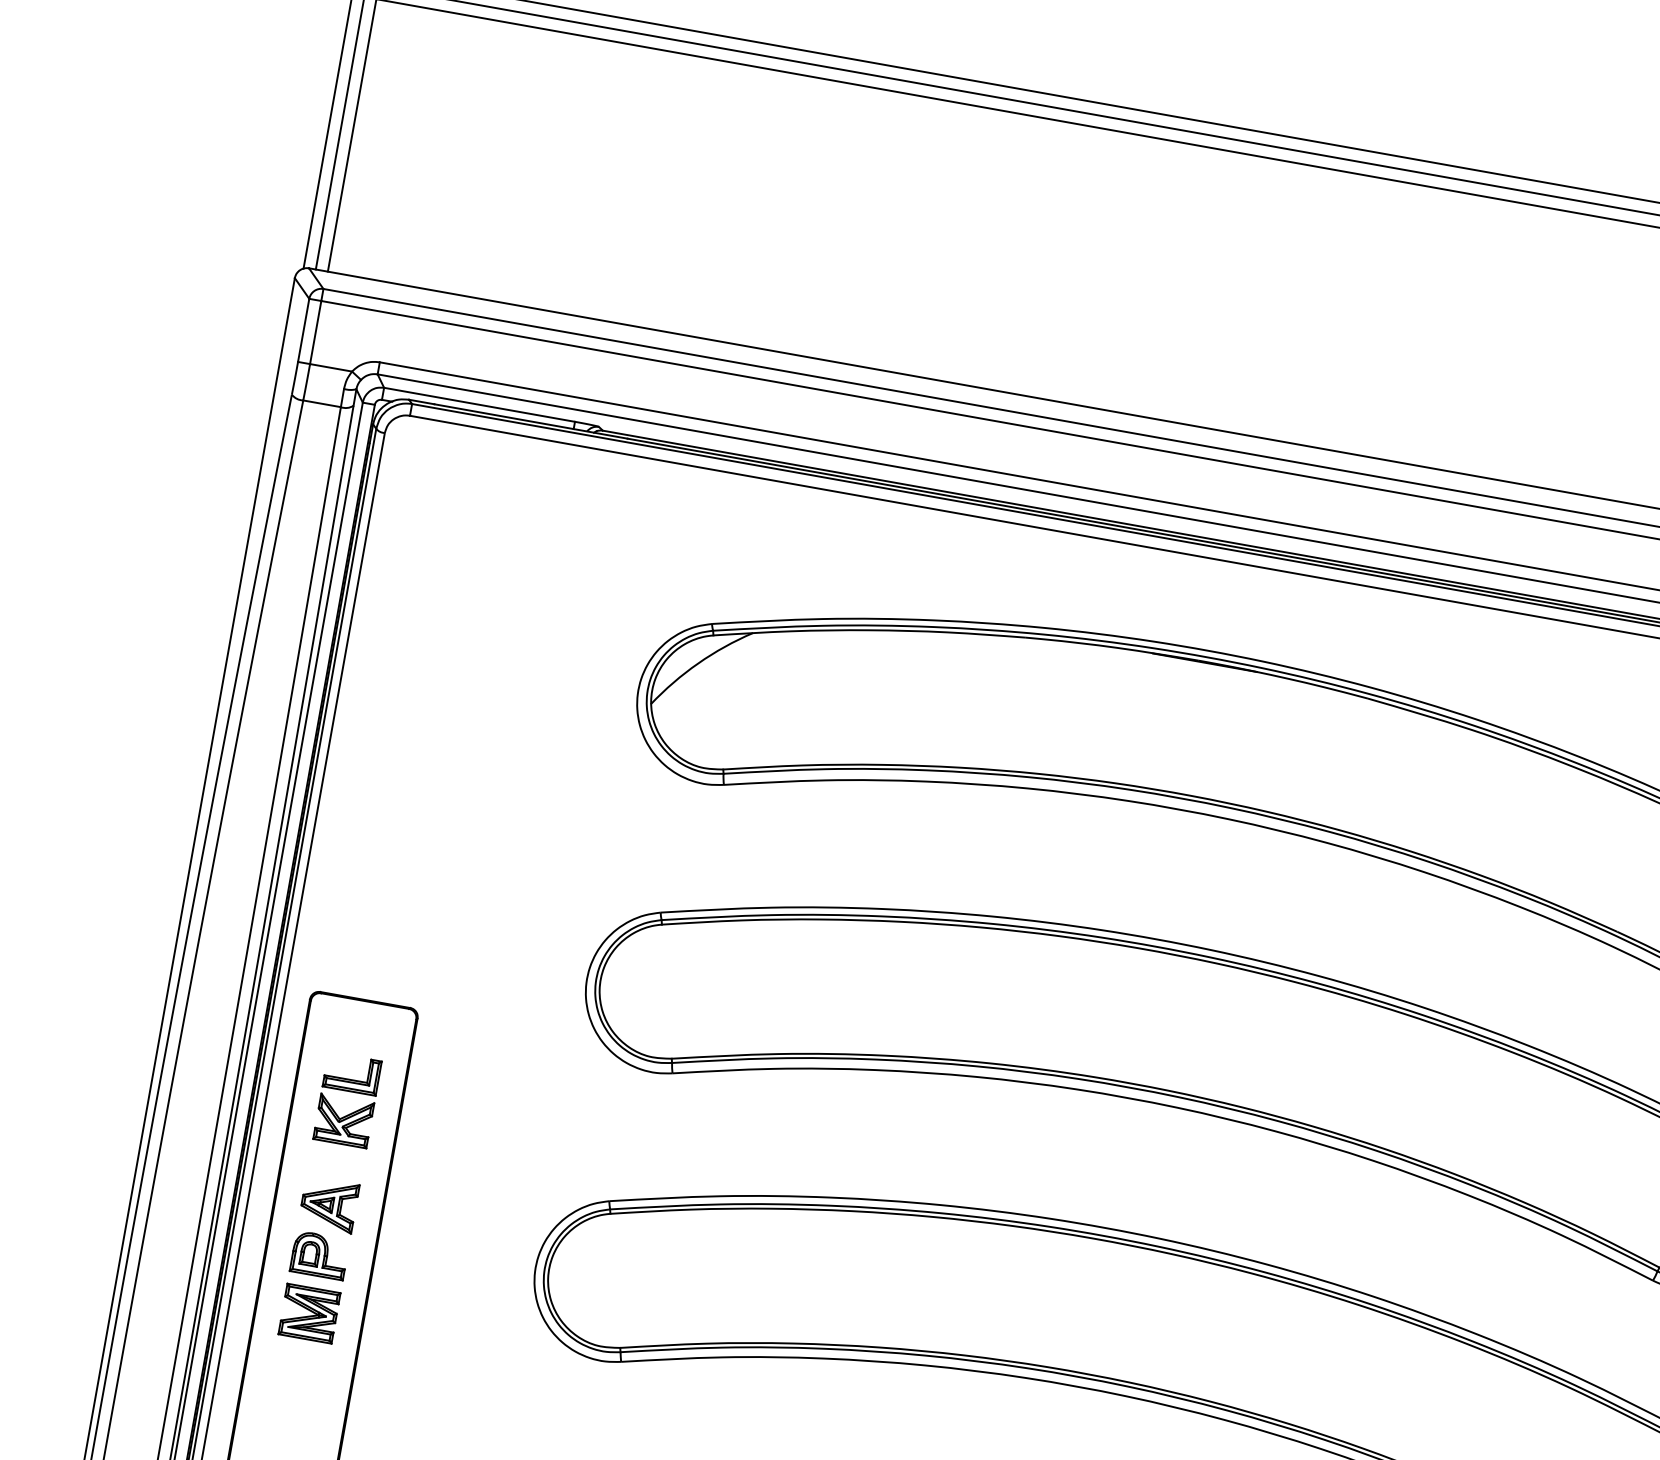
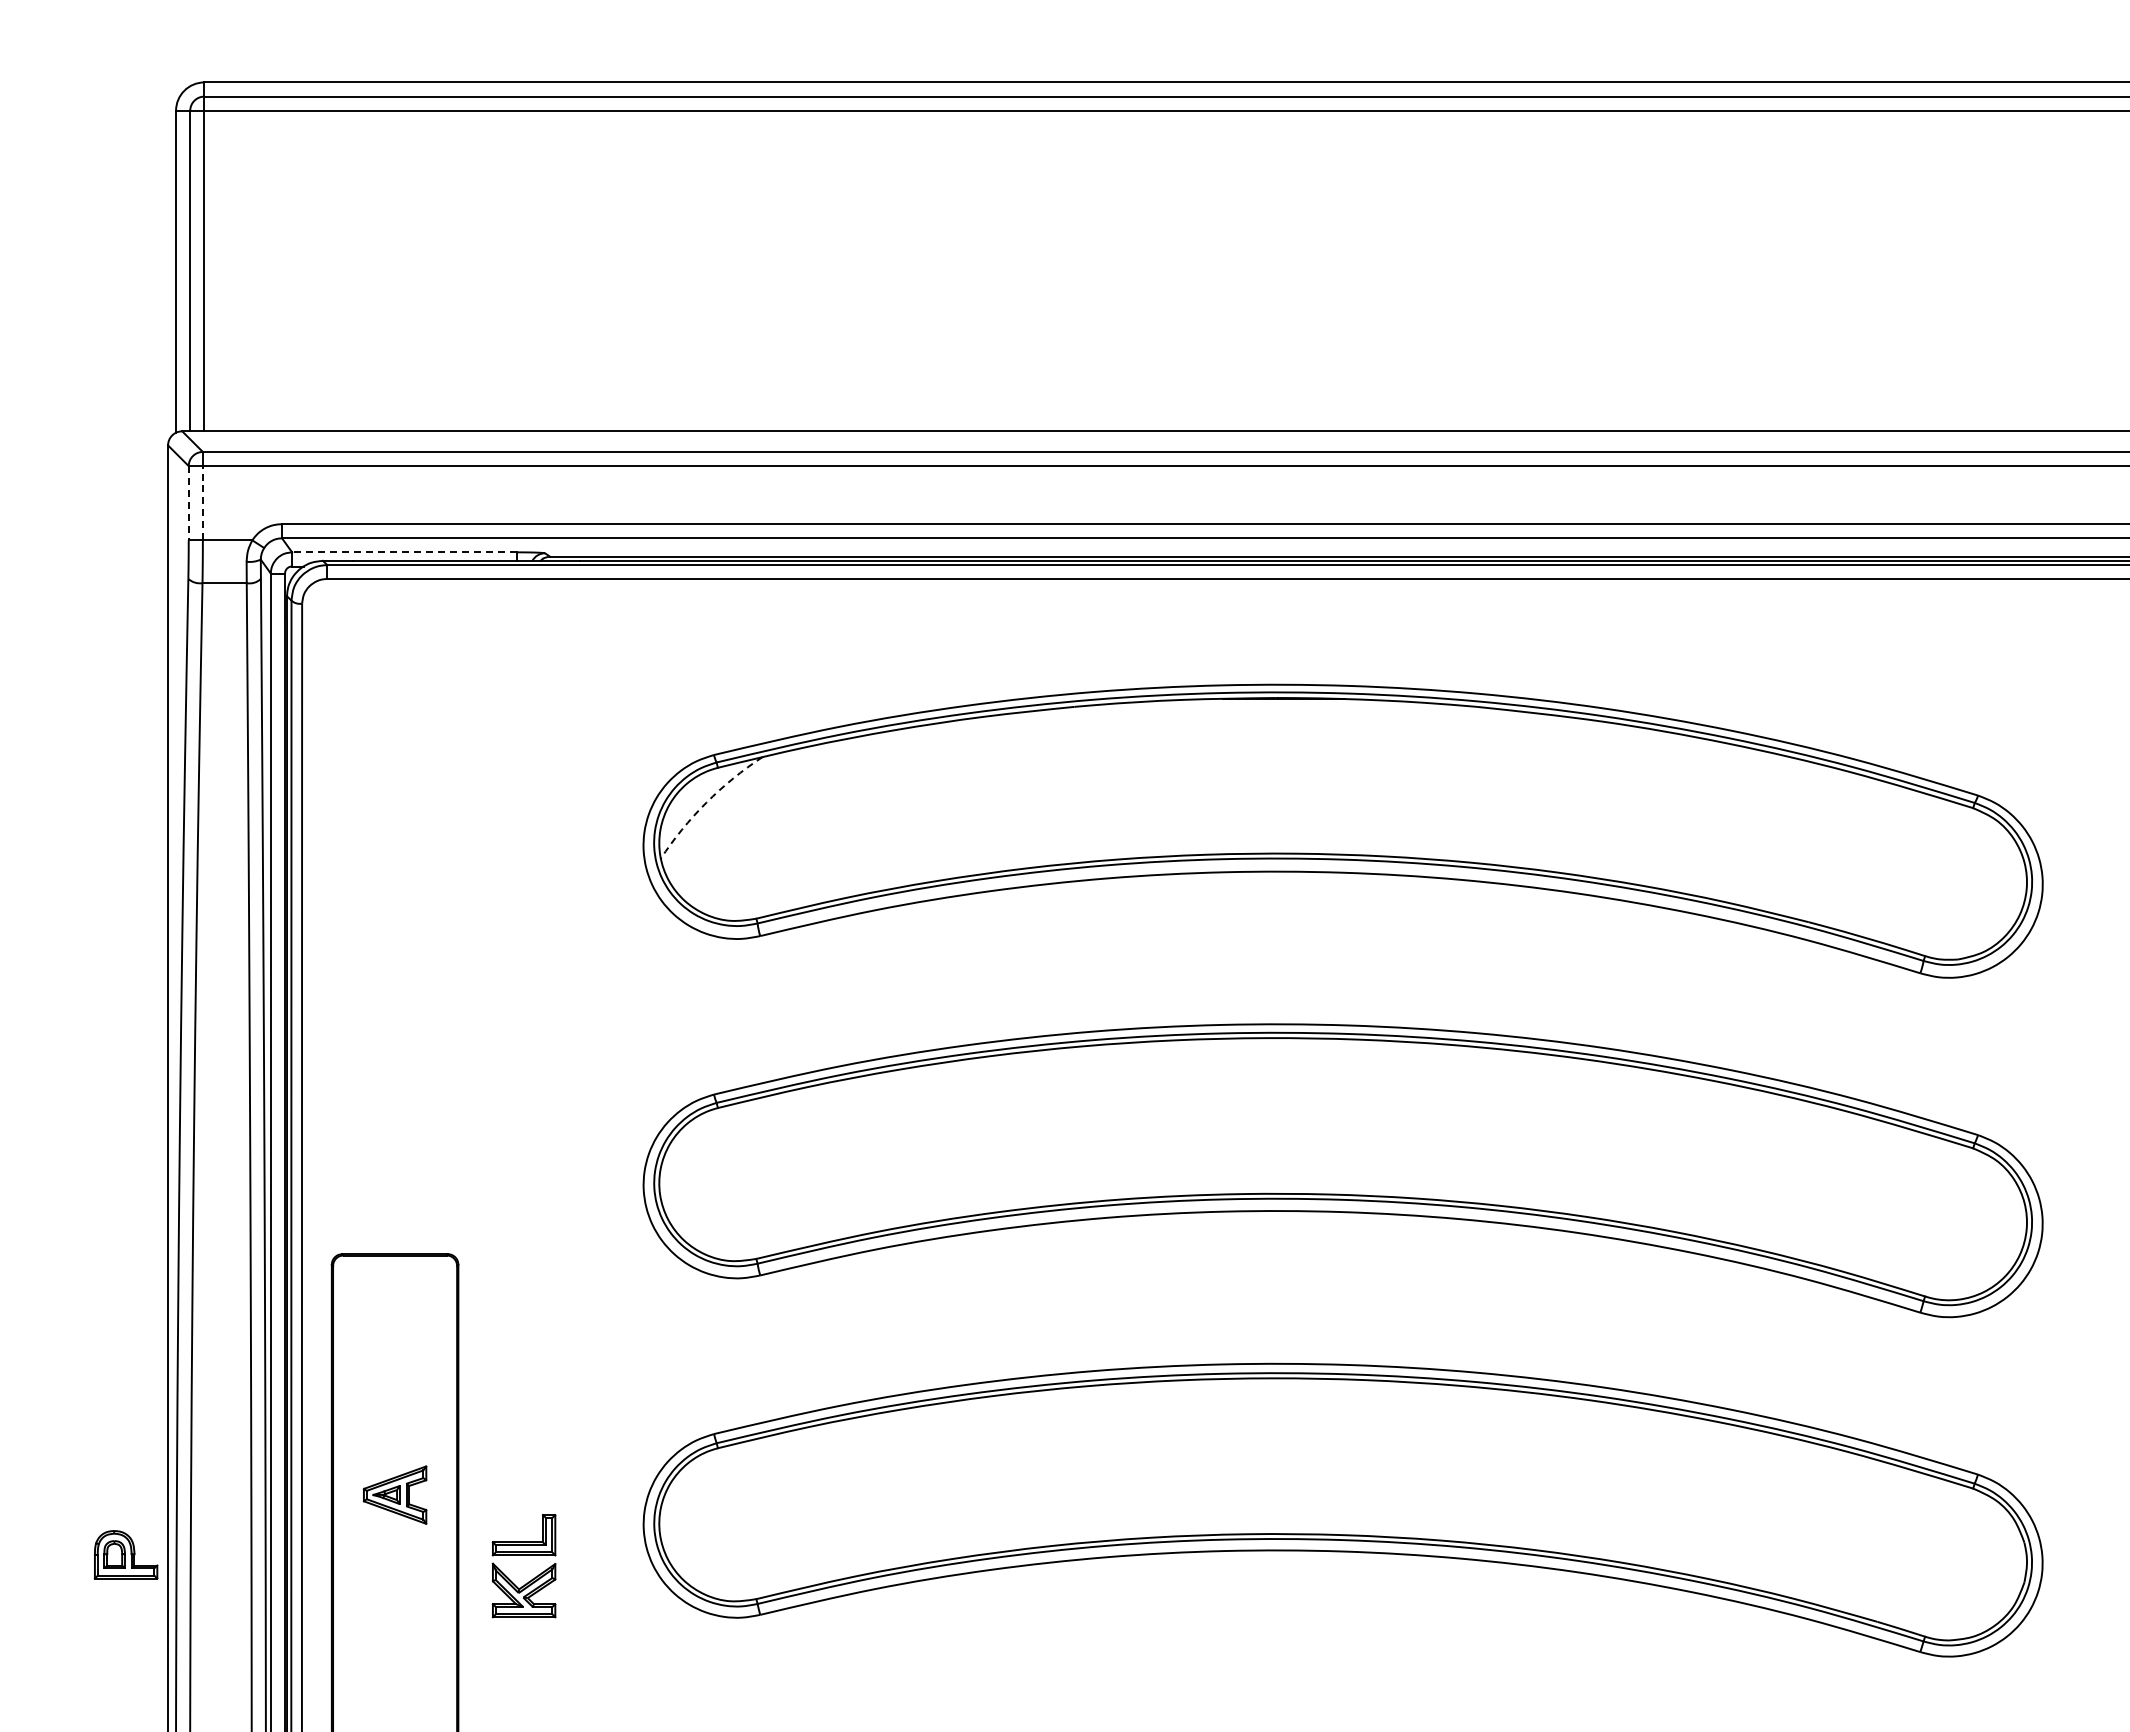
line: (303, 330) -> (188, 503), solid -> dashed
line: (315, 331) -> (202, 502), solid -> dashed
line: (478, 404) -> (403, 552), solid -> dashed
arc: (698, 663) -> (706, 802), solid -> dashed
part: (348, 1091) -> (523, 1555), moved
part: (319, 1255) -> (125, 1554), moved
part: (309, 1312) -> (394, 1622), removed

